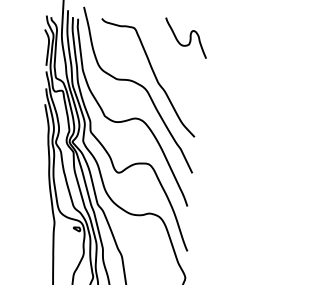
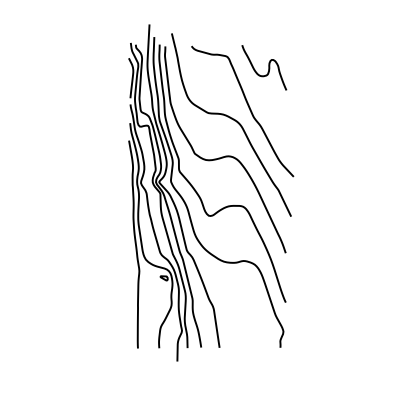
curve: (189, 37) -> (268, 67), moved

